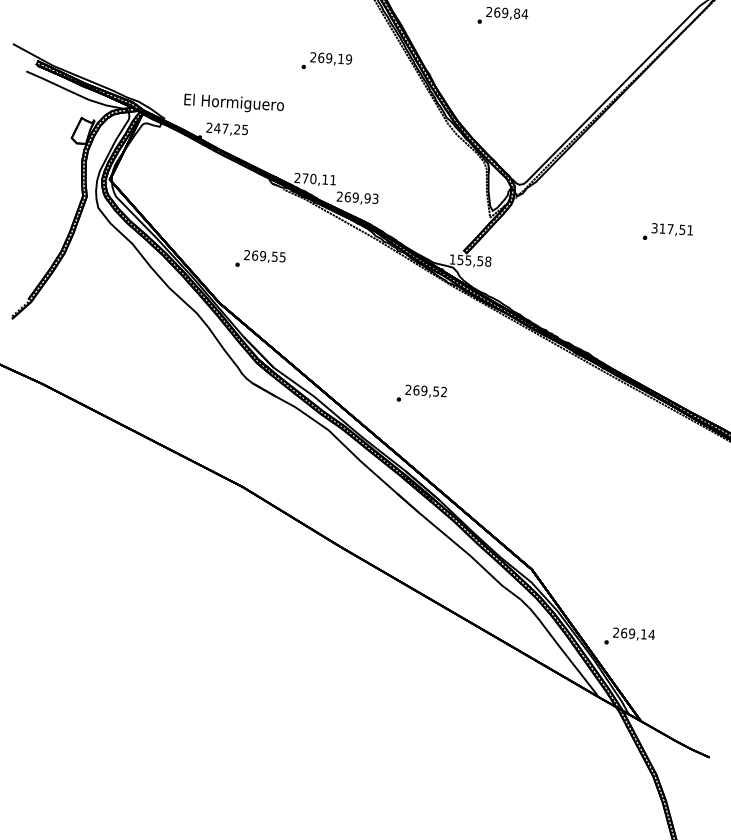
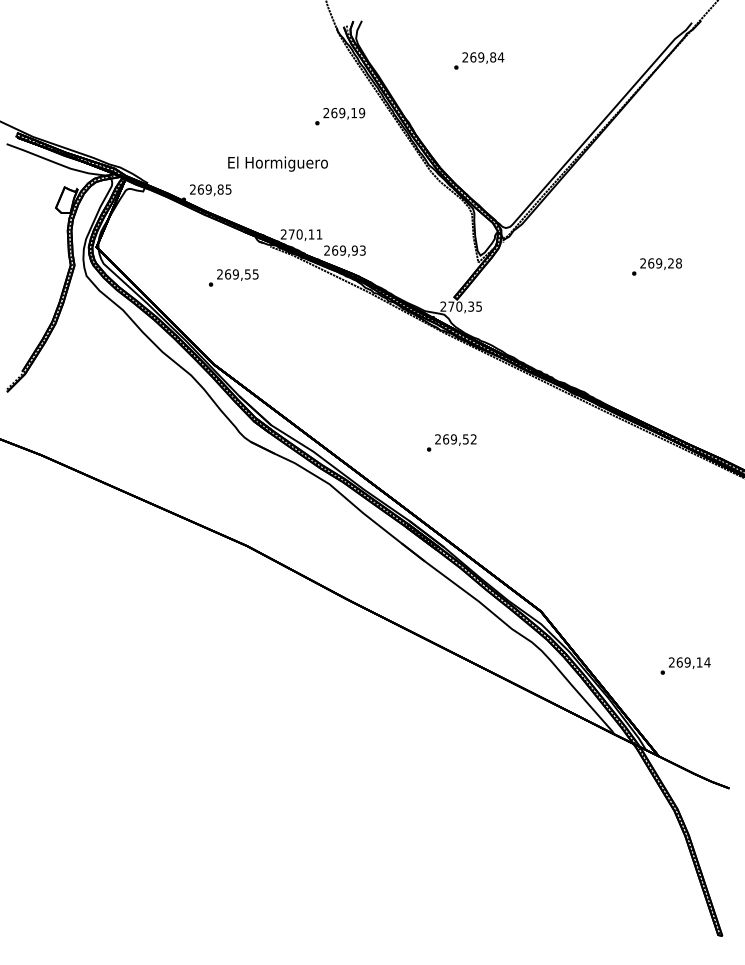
text: (327, 61) -> (340, 116), moved
text: (233, 103) -> (277, 163), moved
text: (227, 128) -> (210, 189), 247,25 -> 269,85
text: (671, 229) -> (660, 263), 317,51 -> 269,28
text: (260, 259) -> (233, 277), moved
text: (470, 260) -> (461, 306), 155,58 -> 270,35
text: (421, 393) -> (451, 442), moved
text: (629, 636) -> (685, 665), moved

